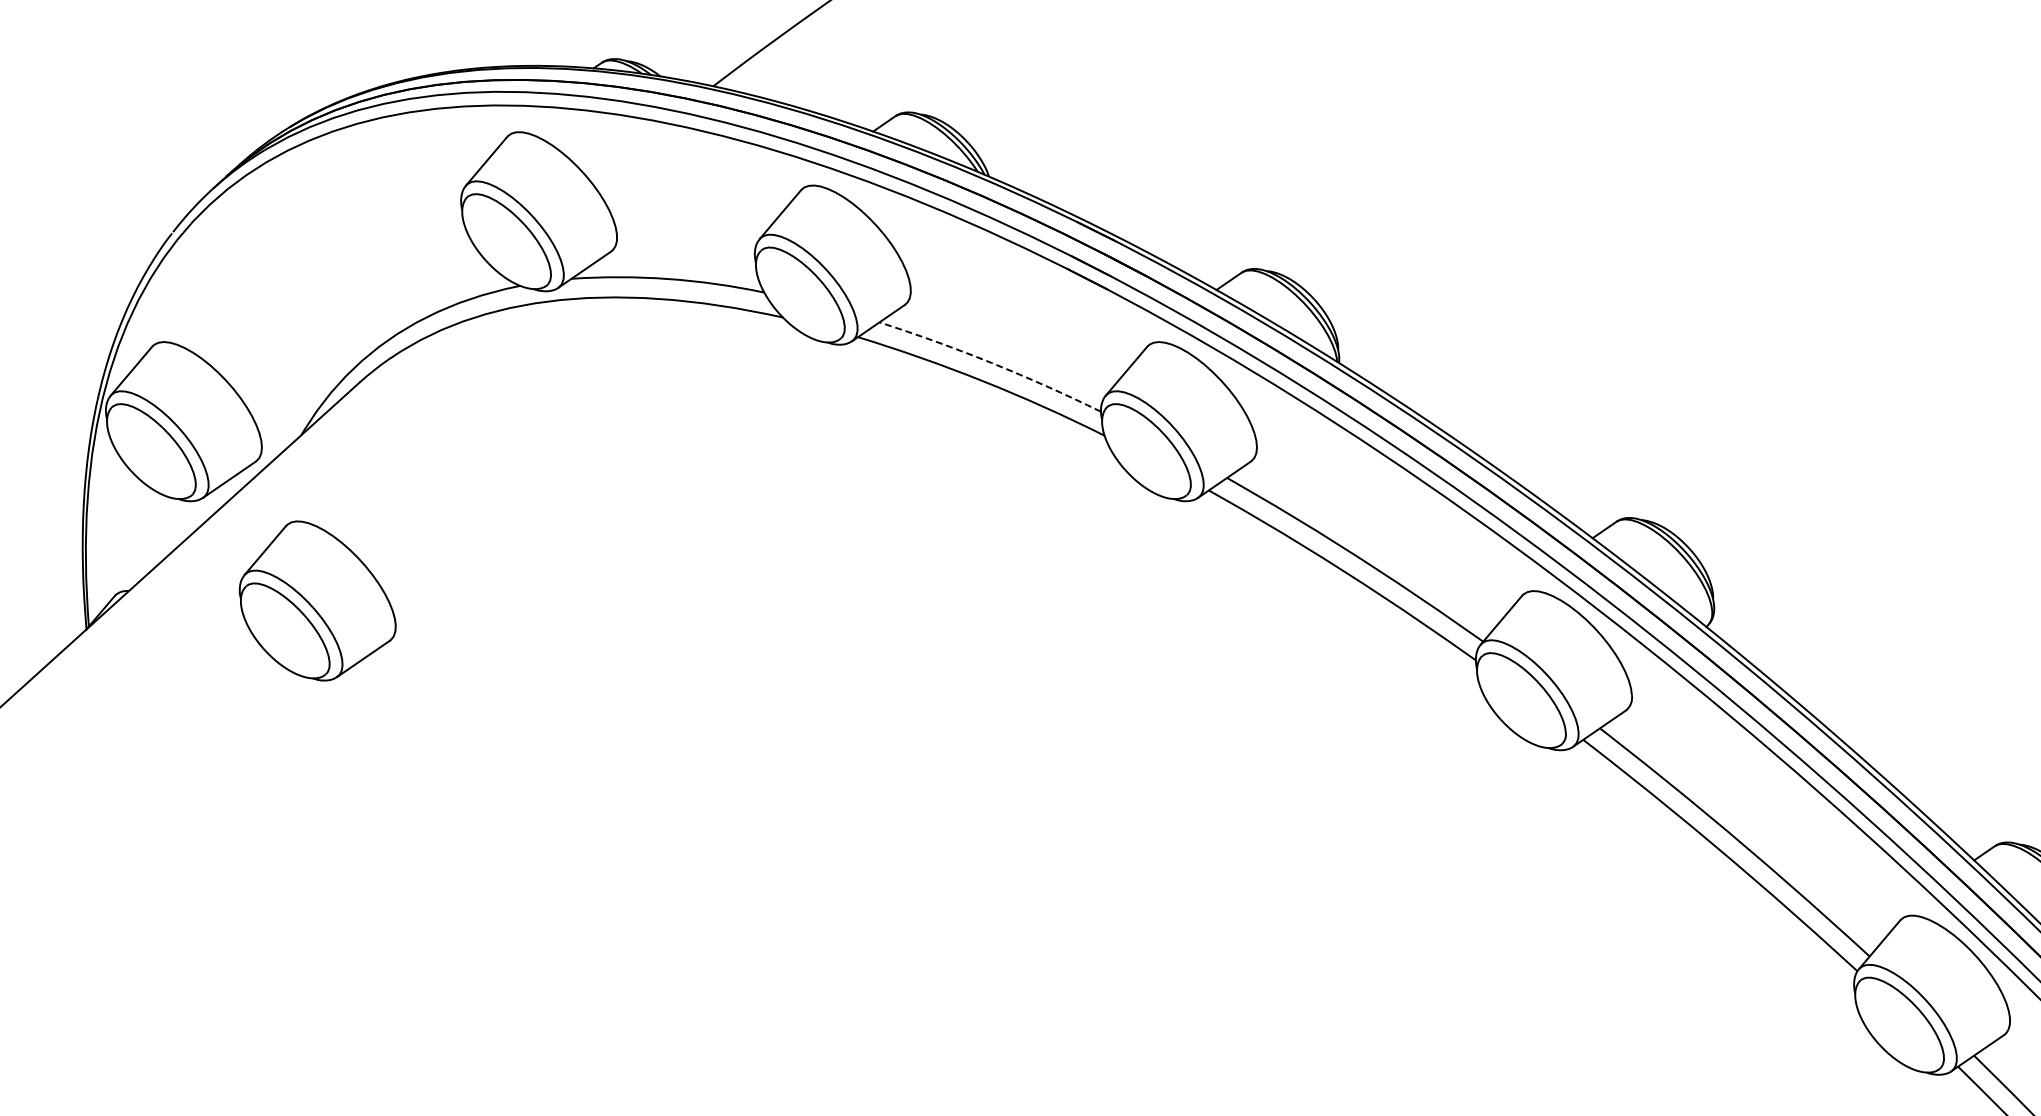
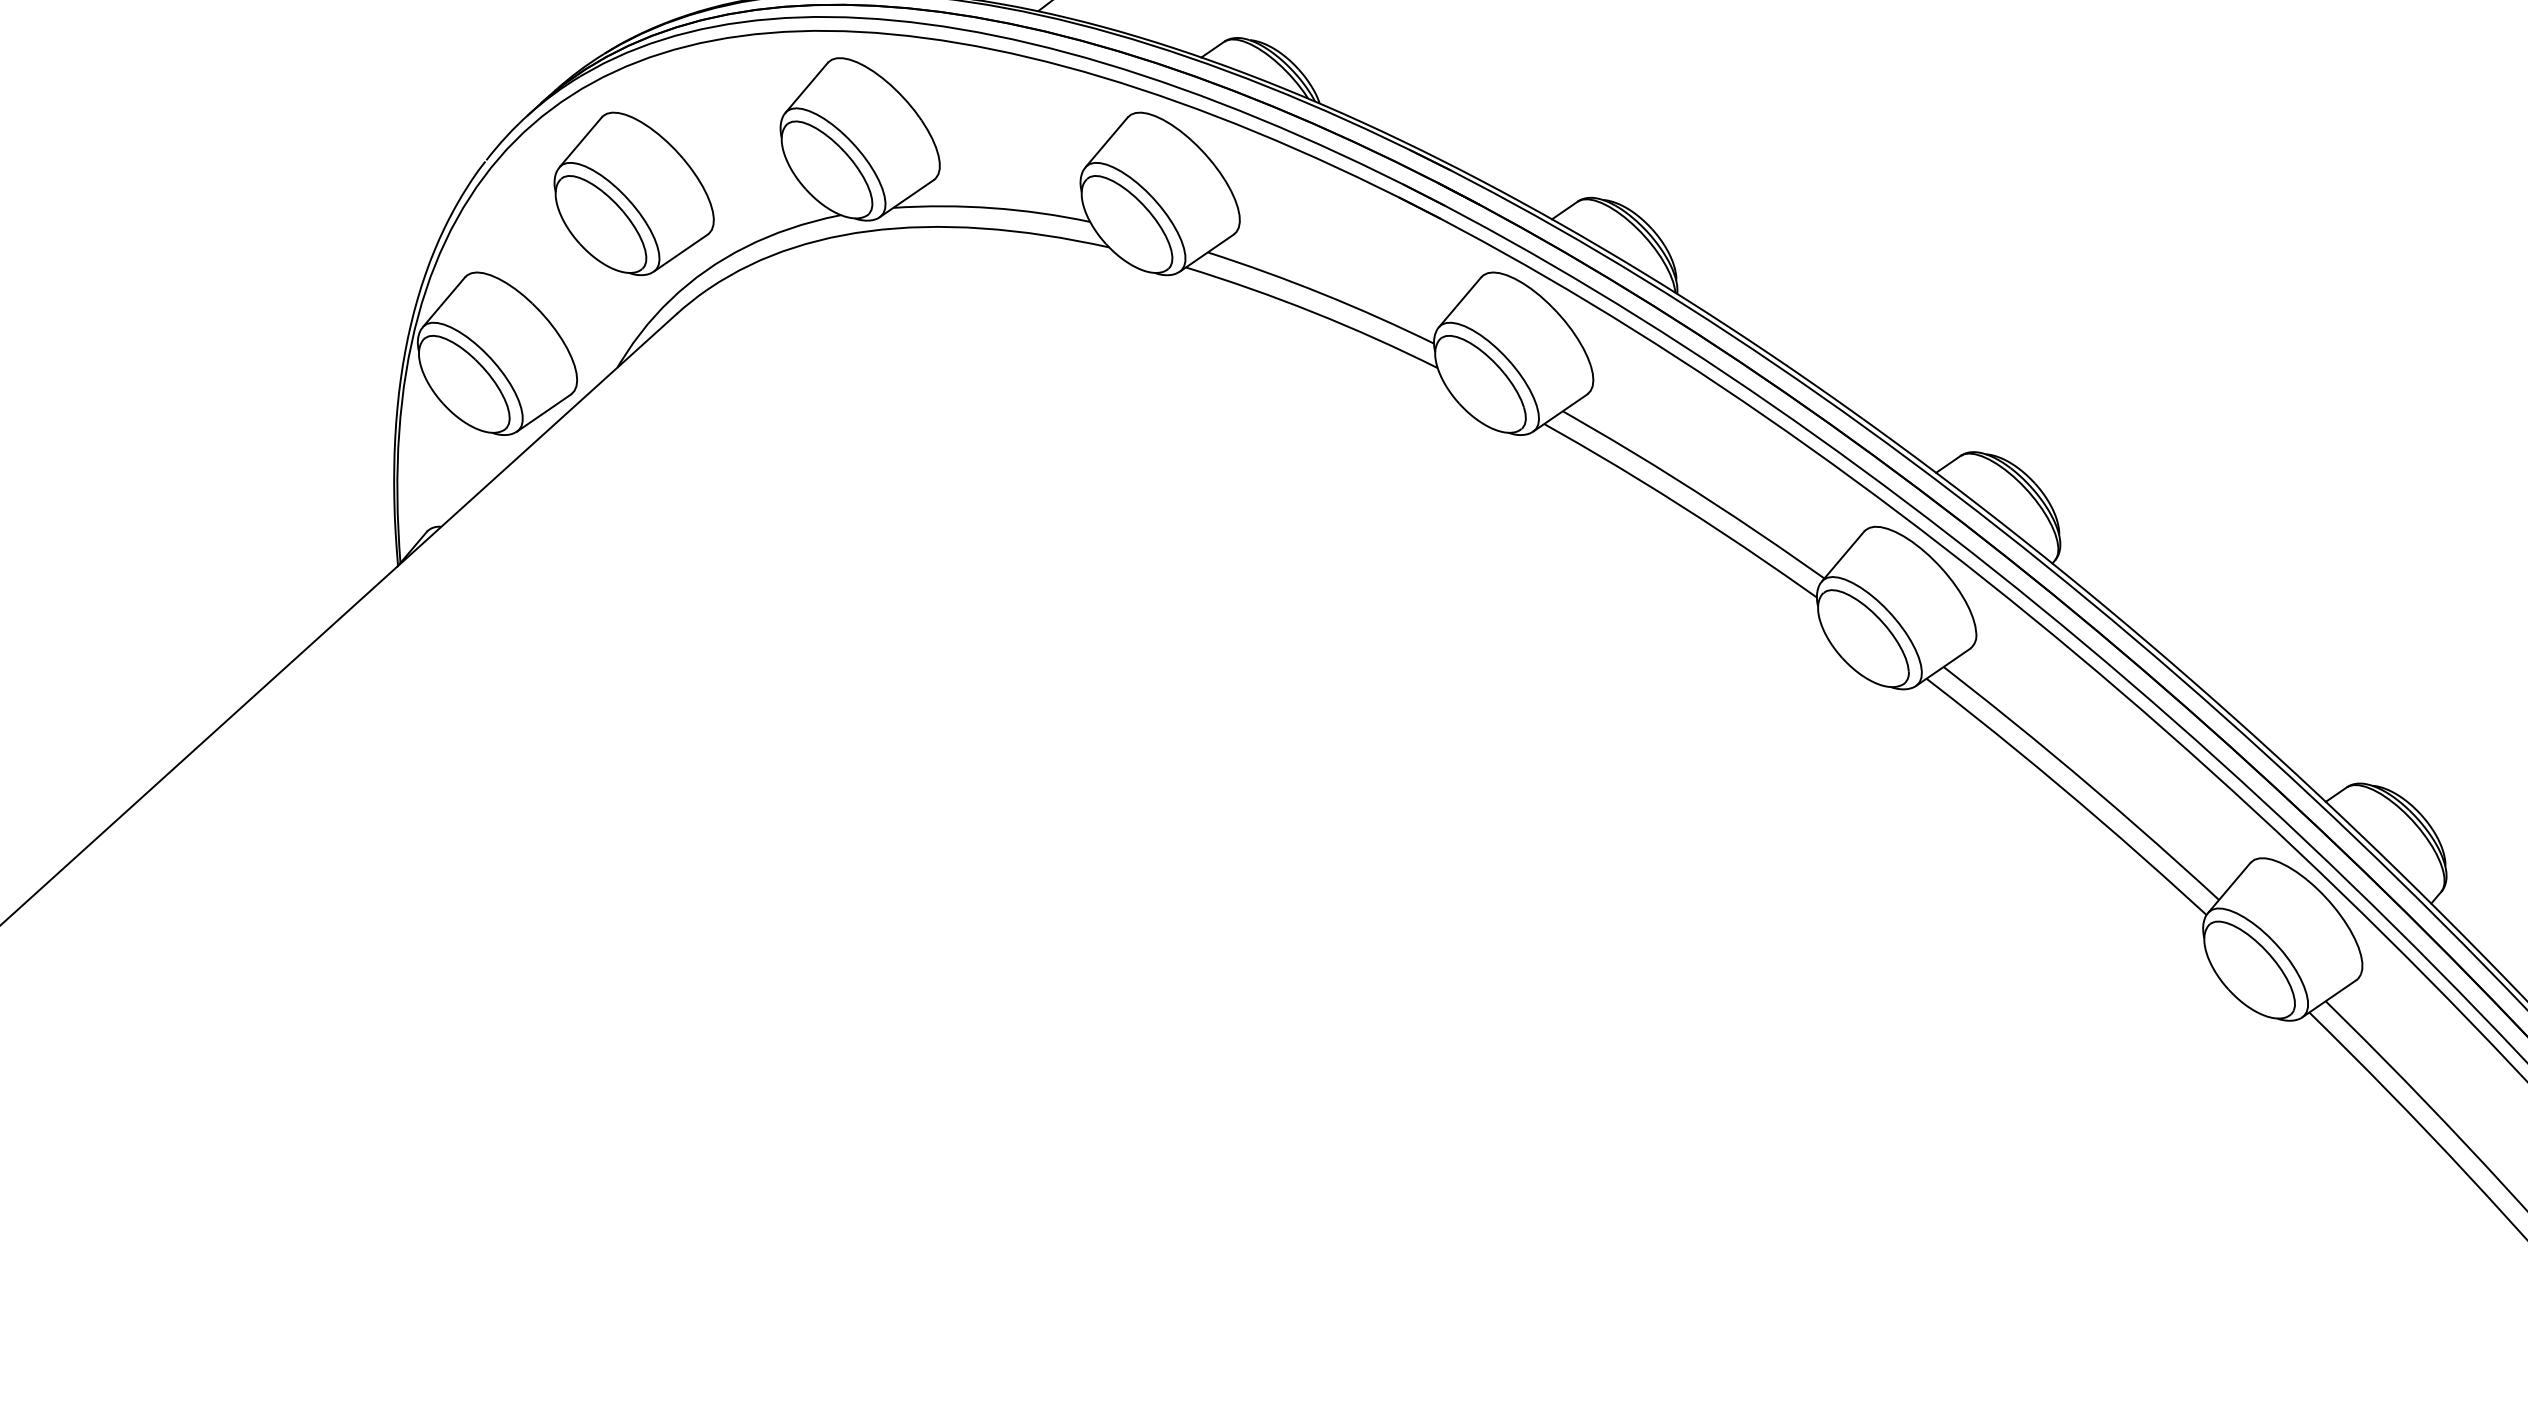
arc: (991, 362) -> (1322, 293), dashed -> solid
part: (317, 600) -> (633, 193), moved

